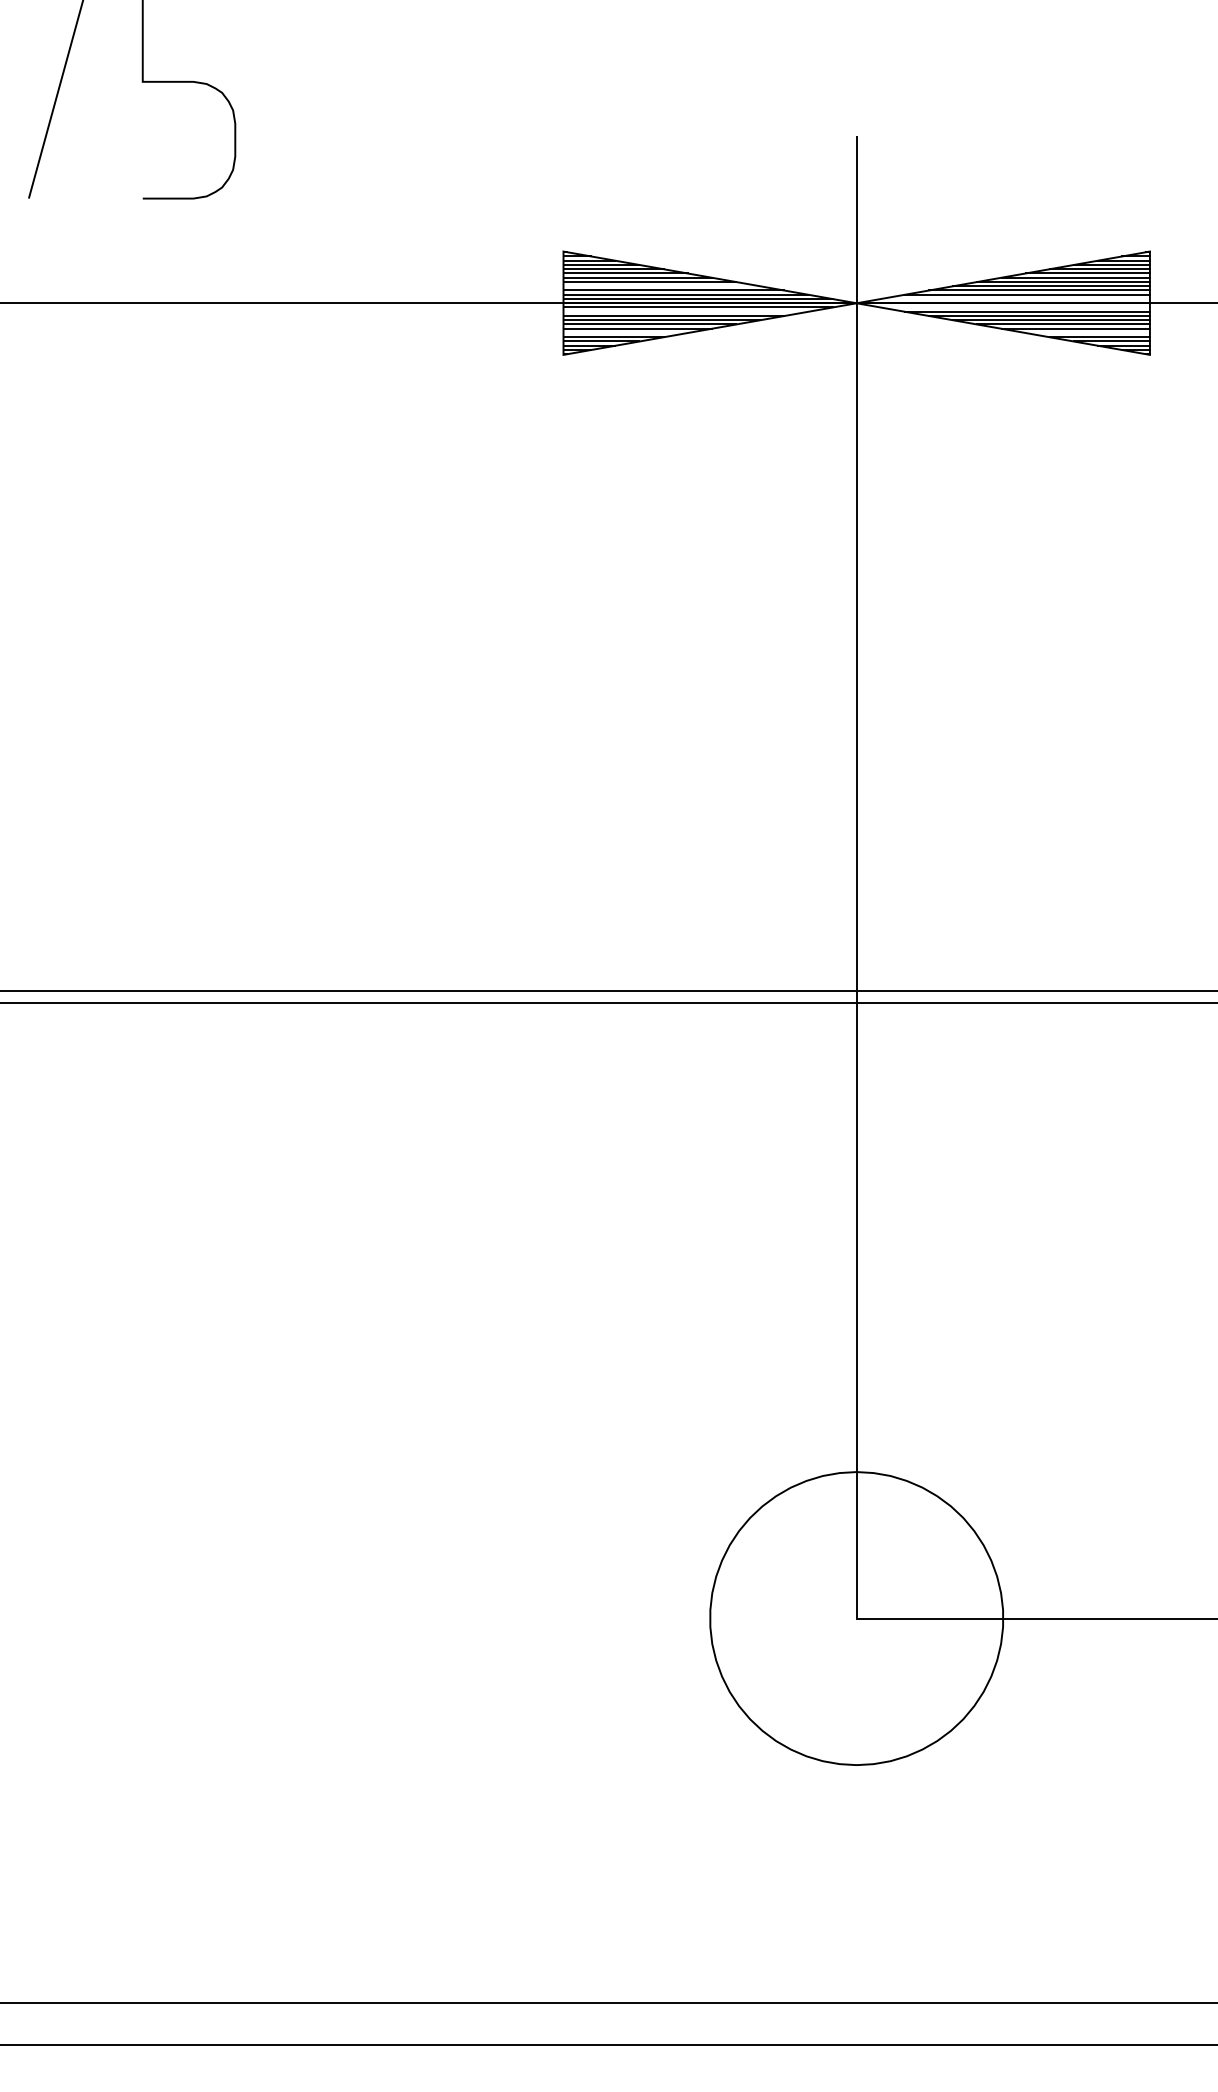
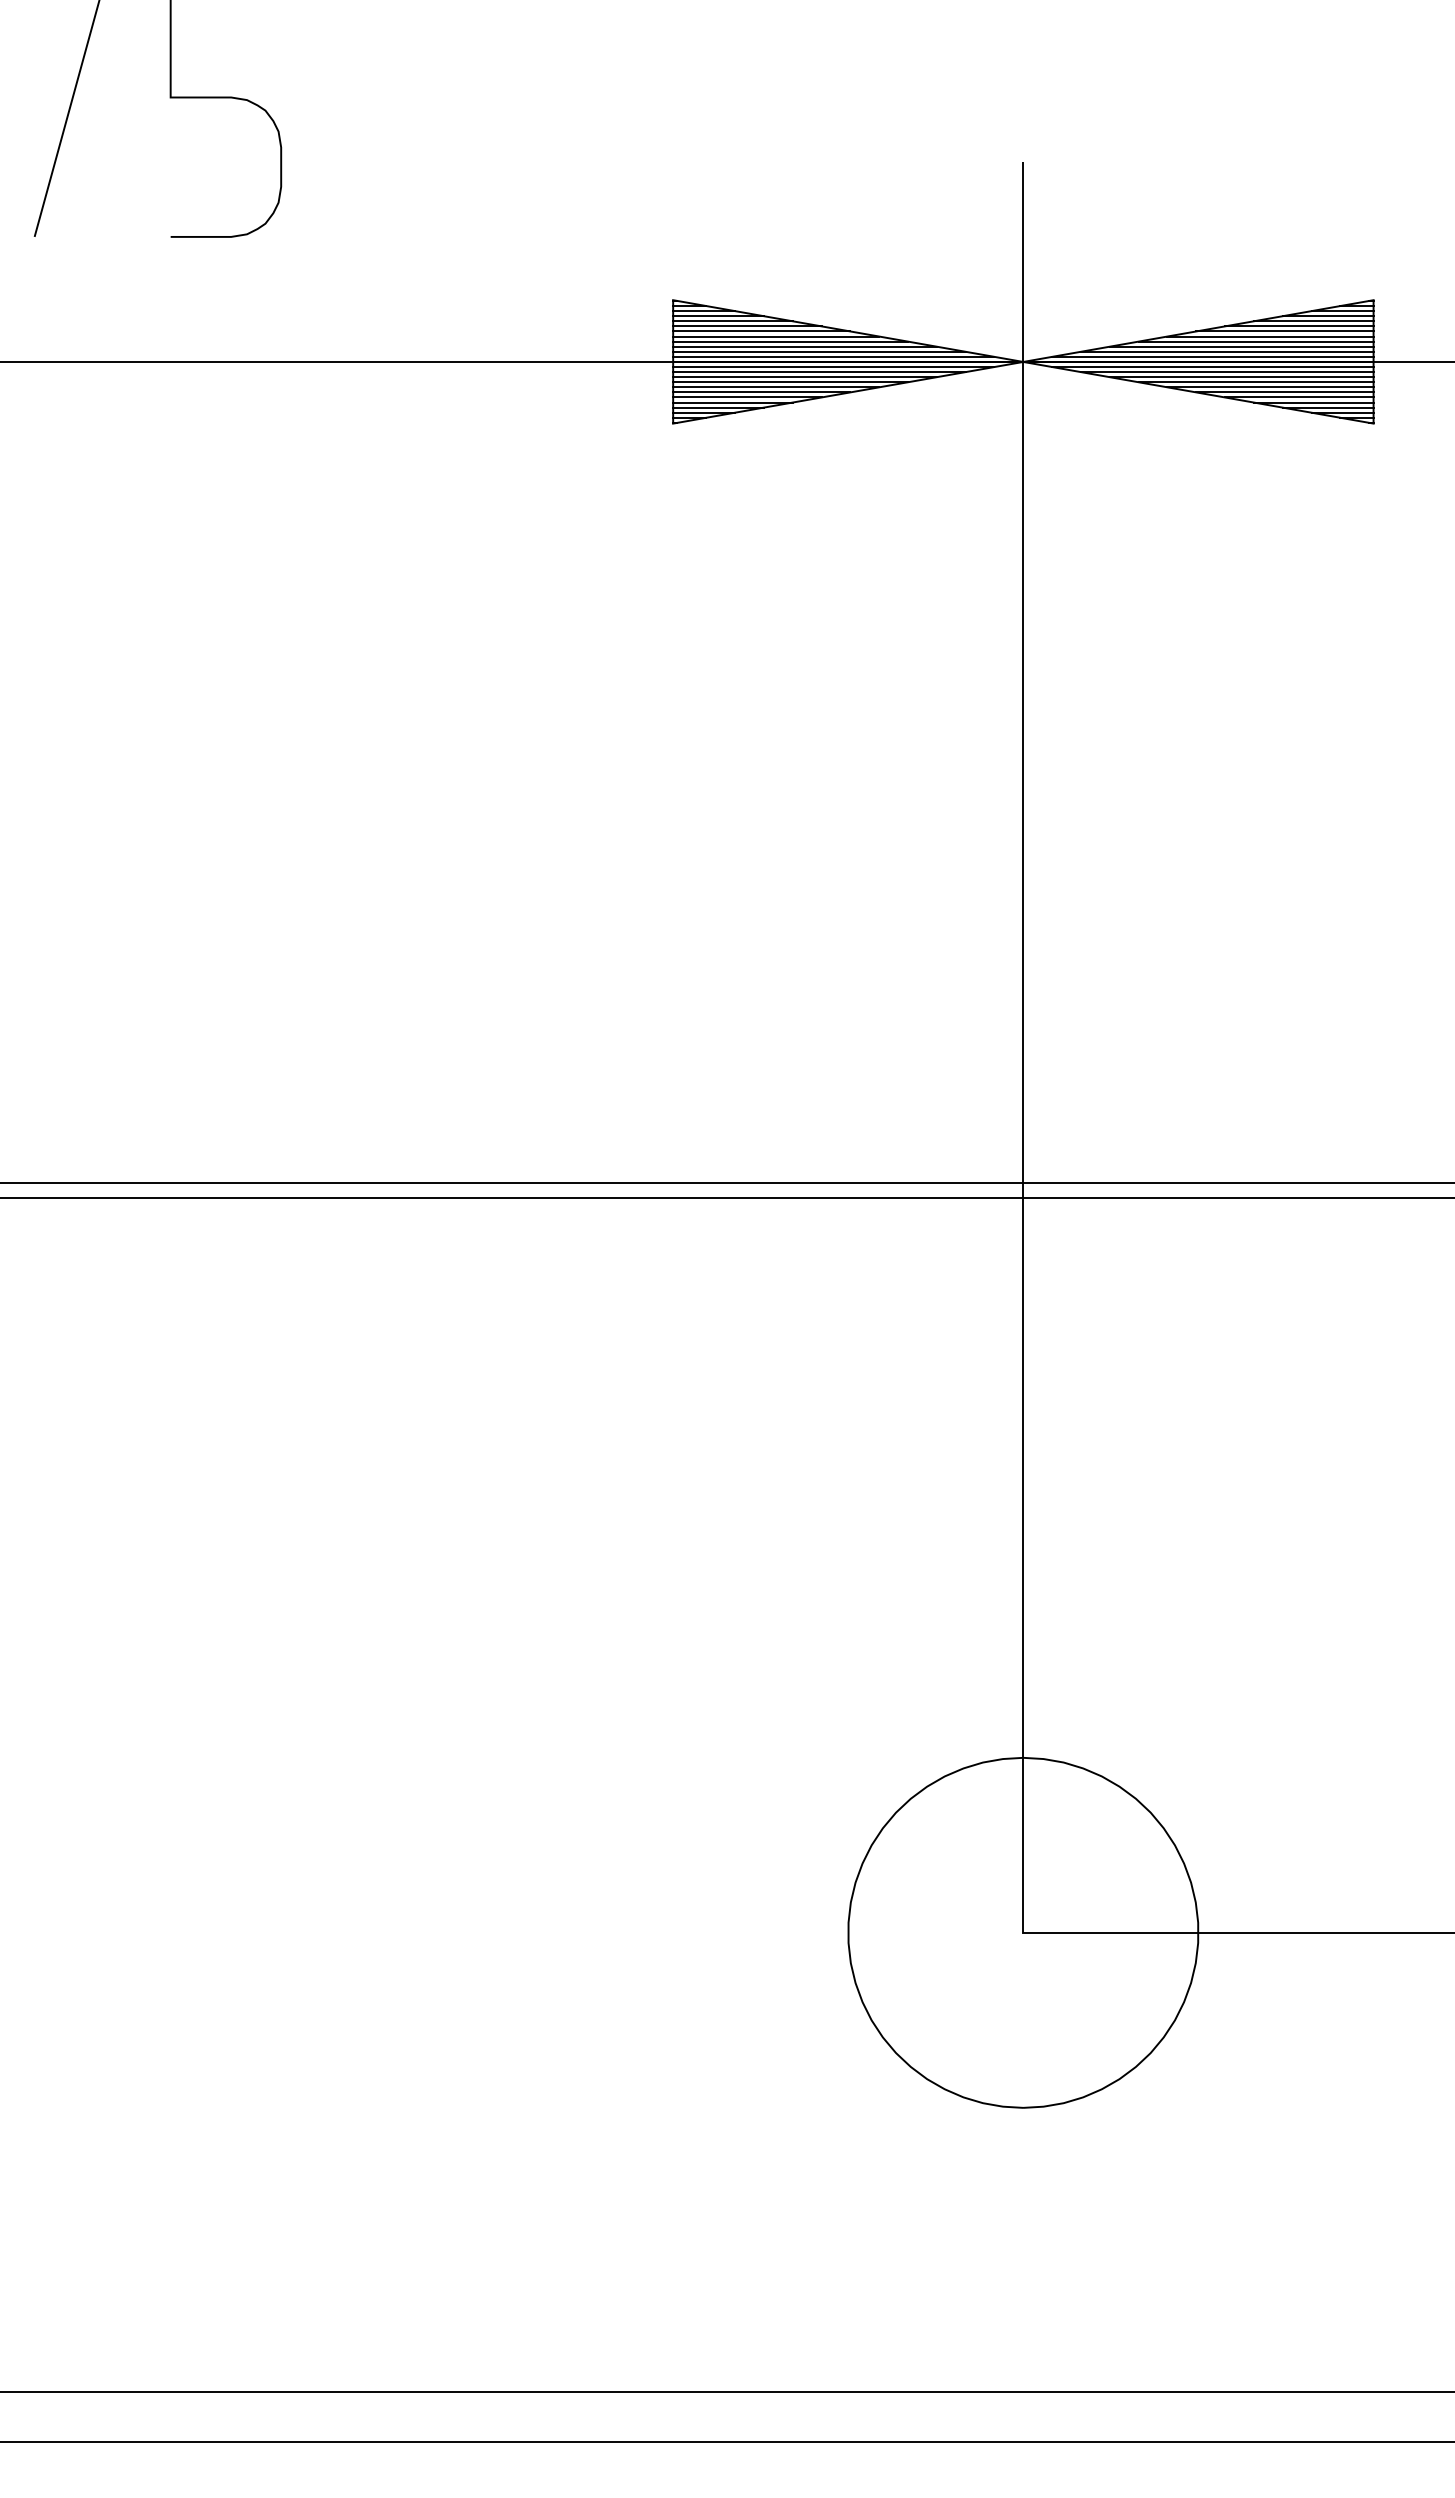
line: (661, 286) -> (790, 341), added
line: (1015, 298) -> (1212, 356), added
line: (1015, 307) -> (1212, 366), added
line: (686, 312) -> (819, 372), added
line: (625, 333) -> (747, 397), added
line: (1087, 333) -> (1299, 397), added

